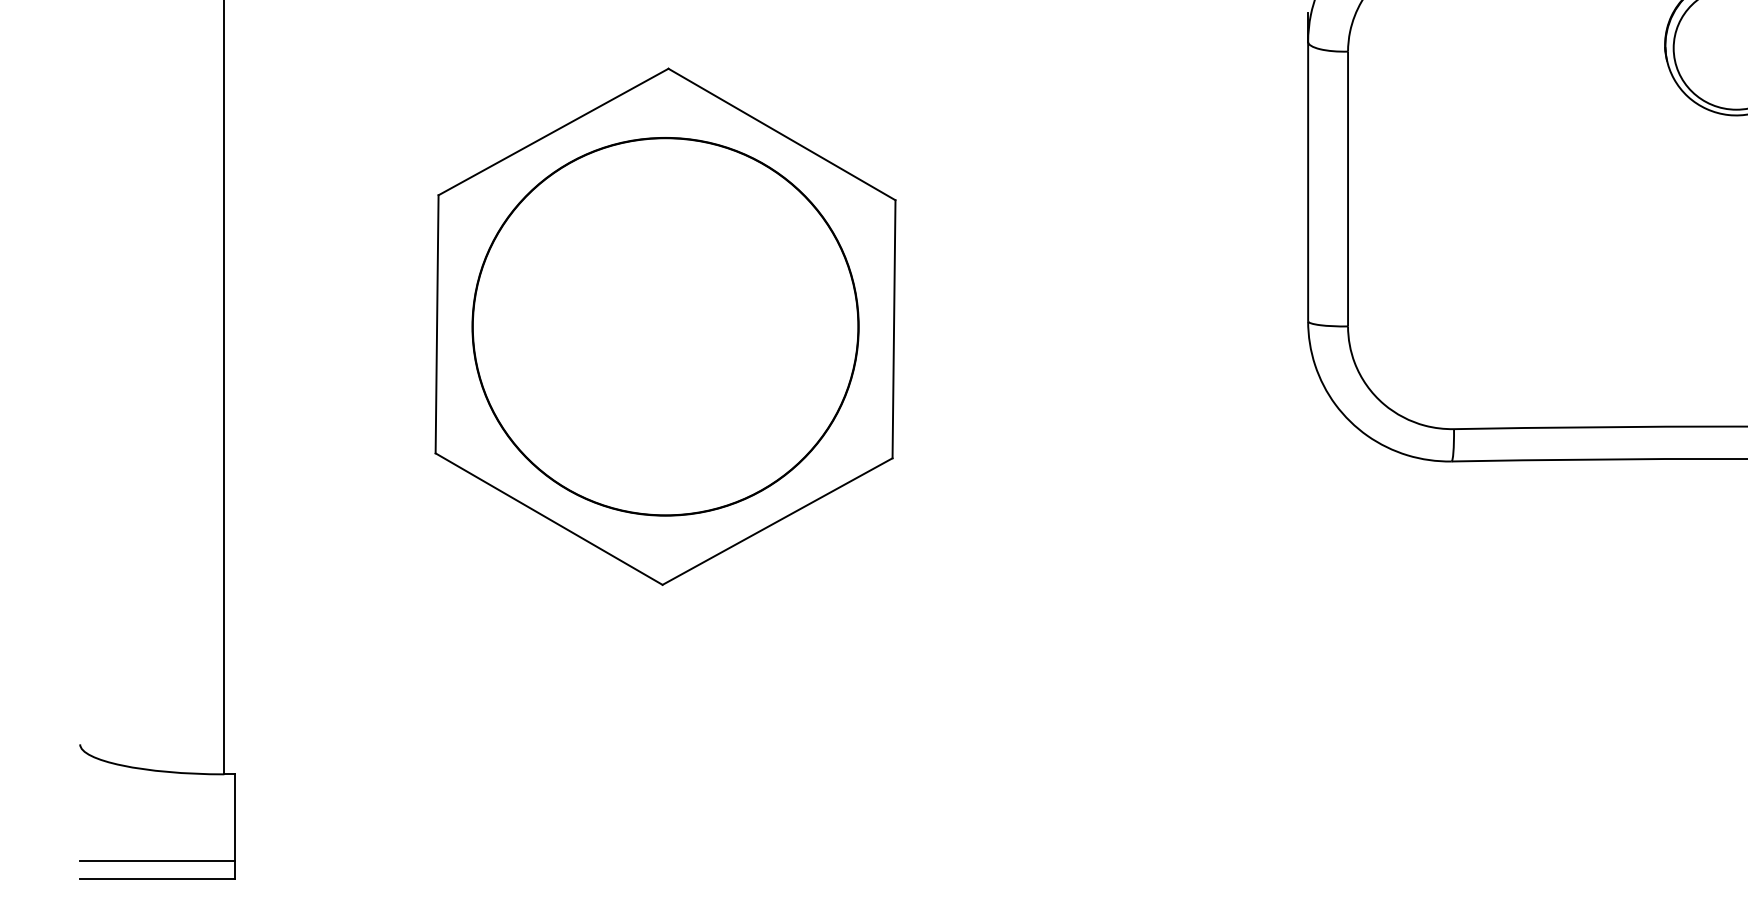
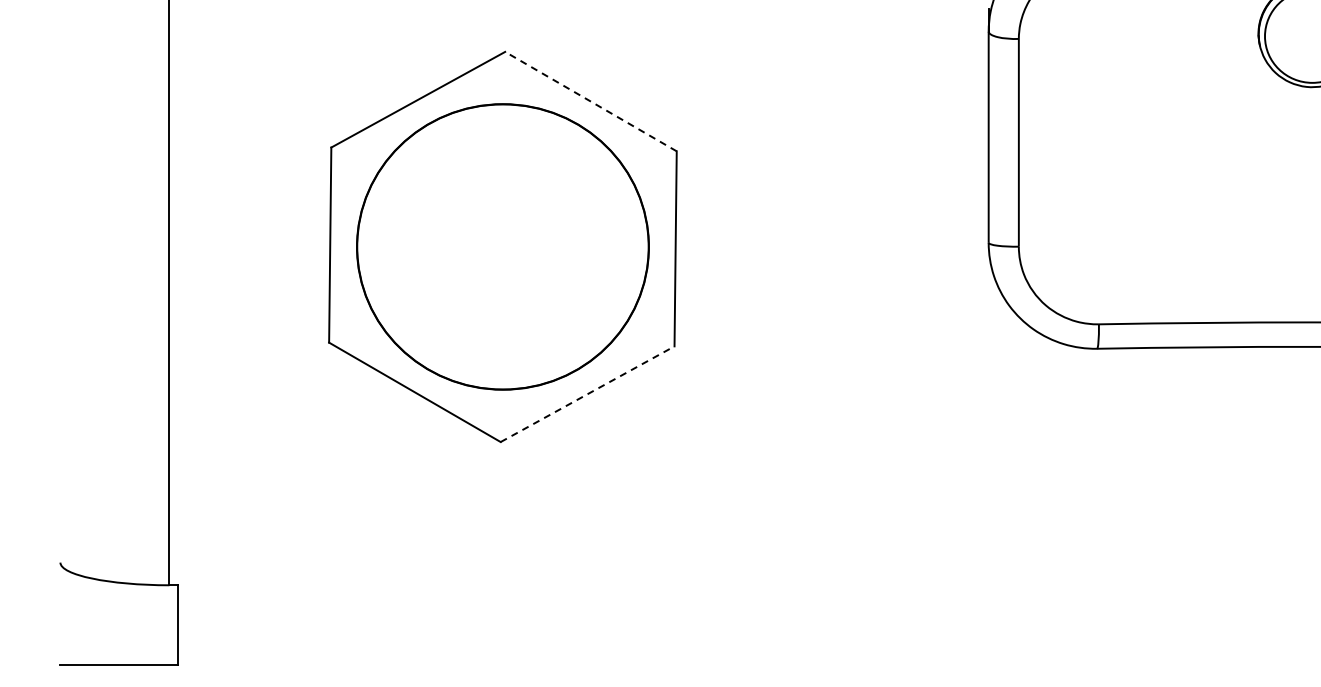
line: (781, 134) -> (590, 101), solid -> dashed
line: (778, 520) -> (588, 393), solid -> dashed
line: (156, 861) -> (118, 651), removed

